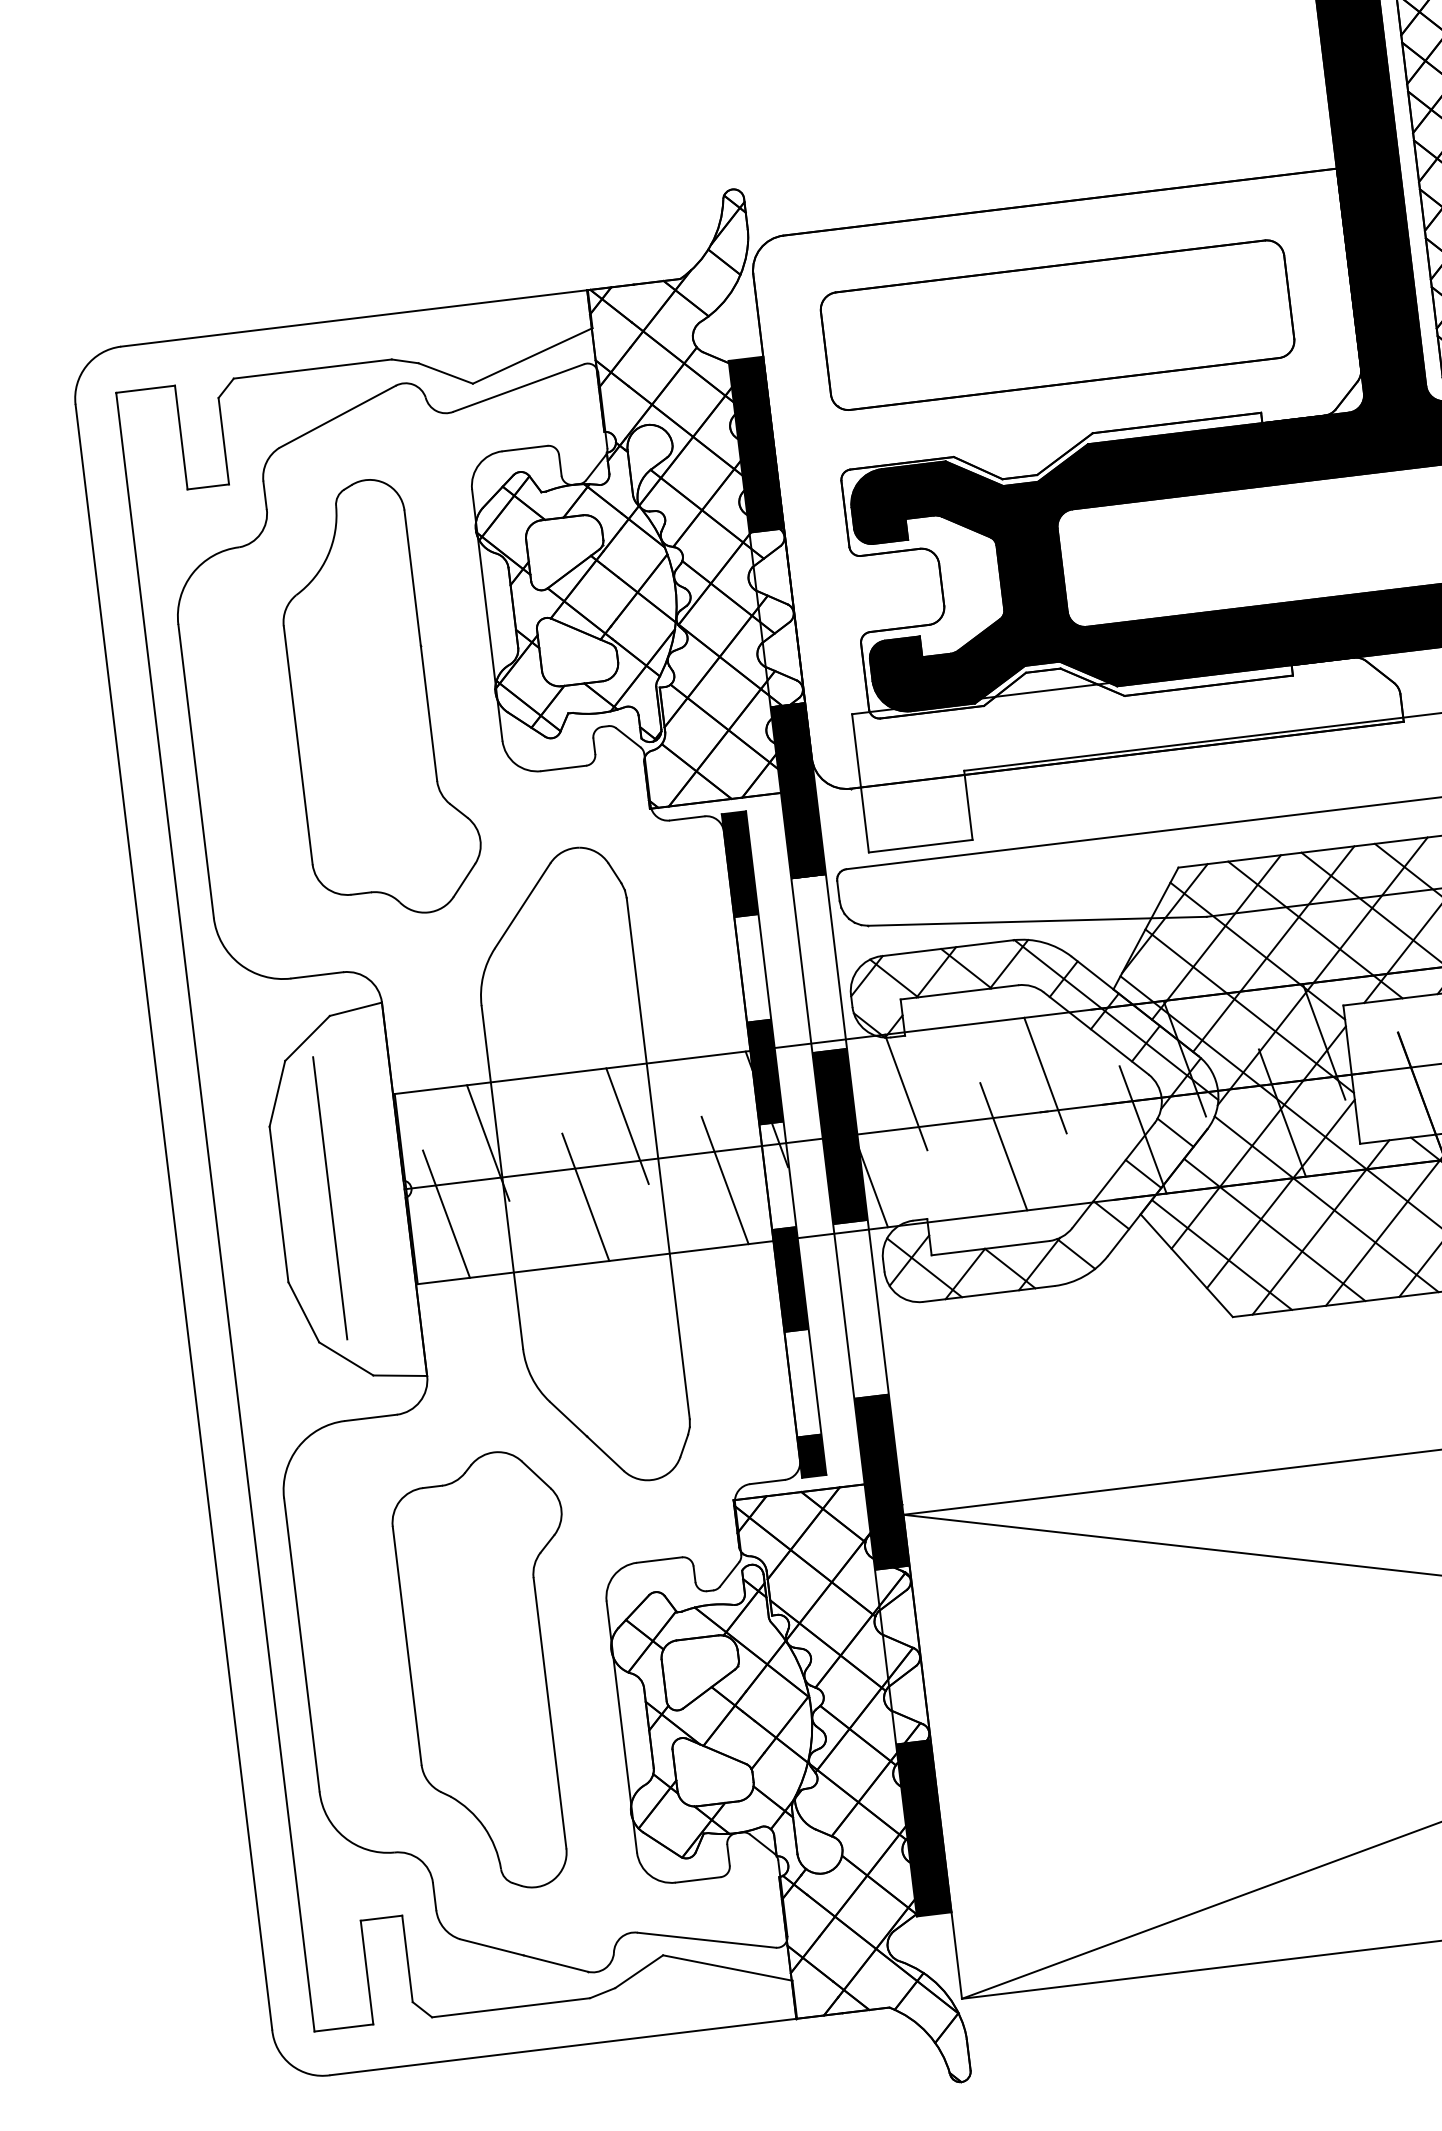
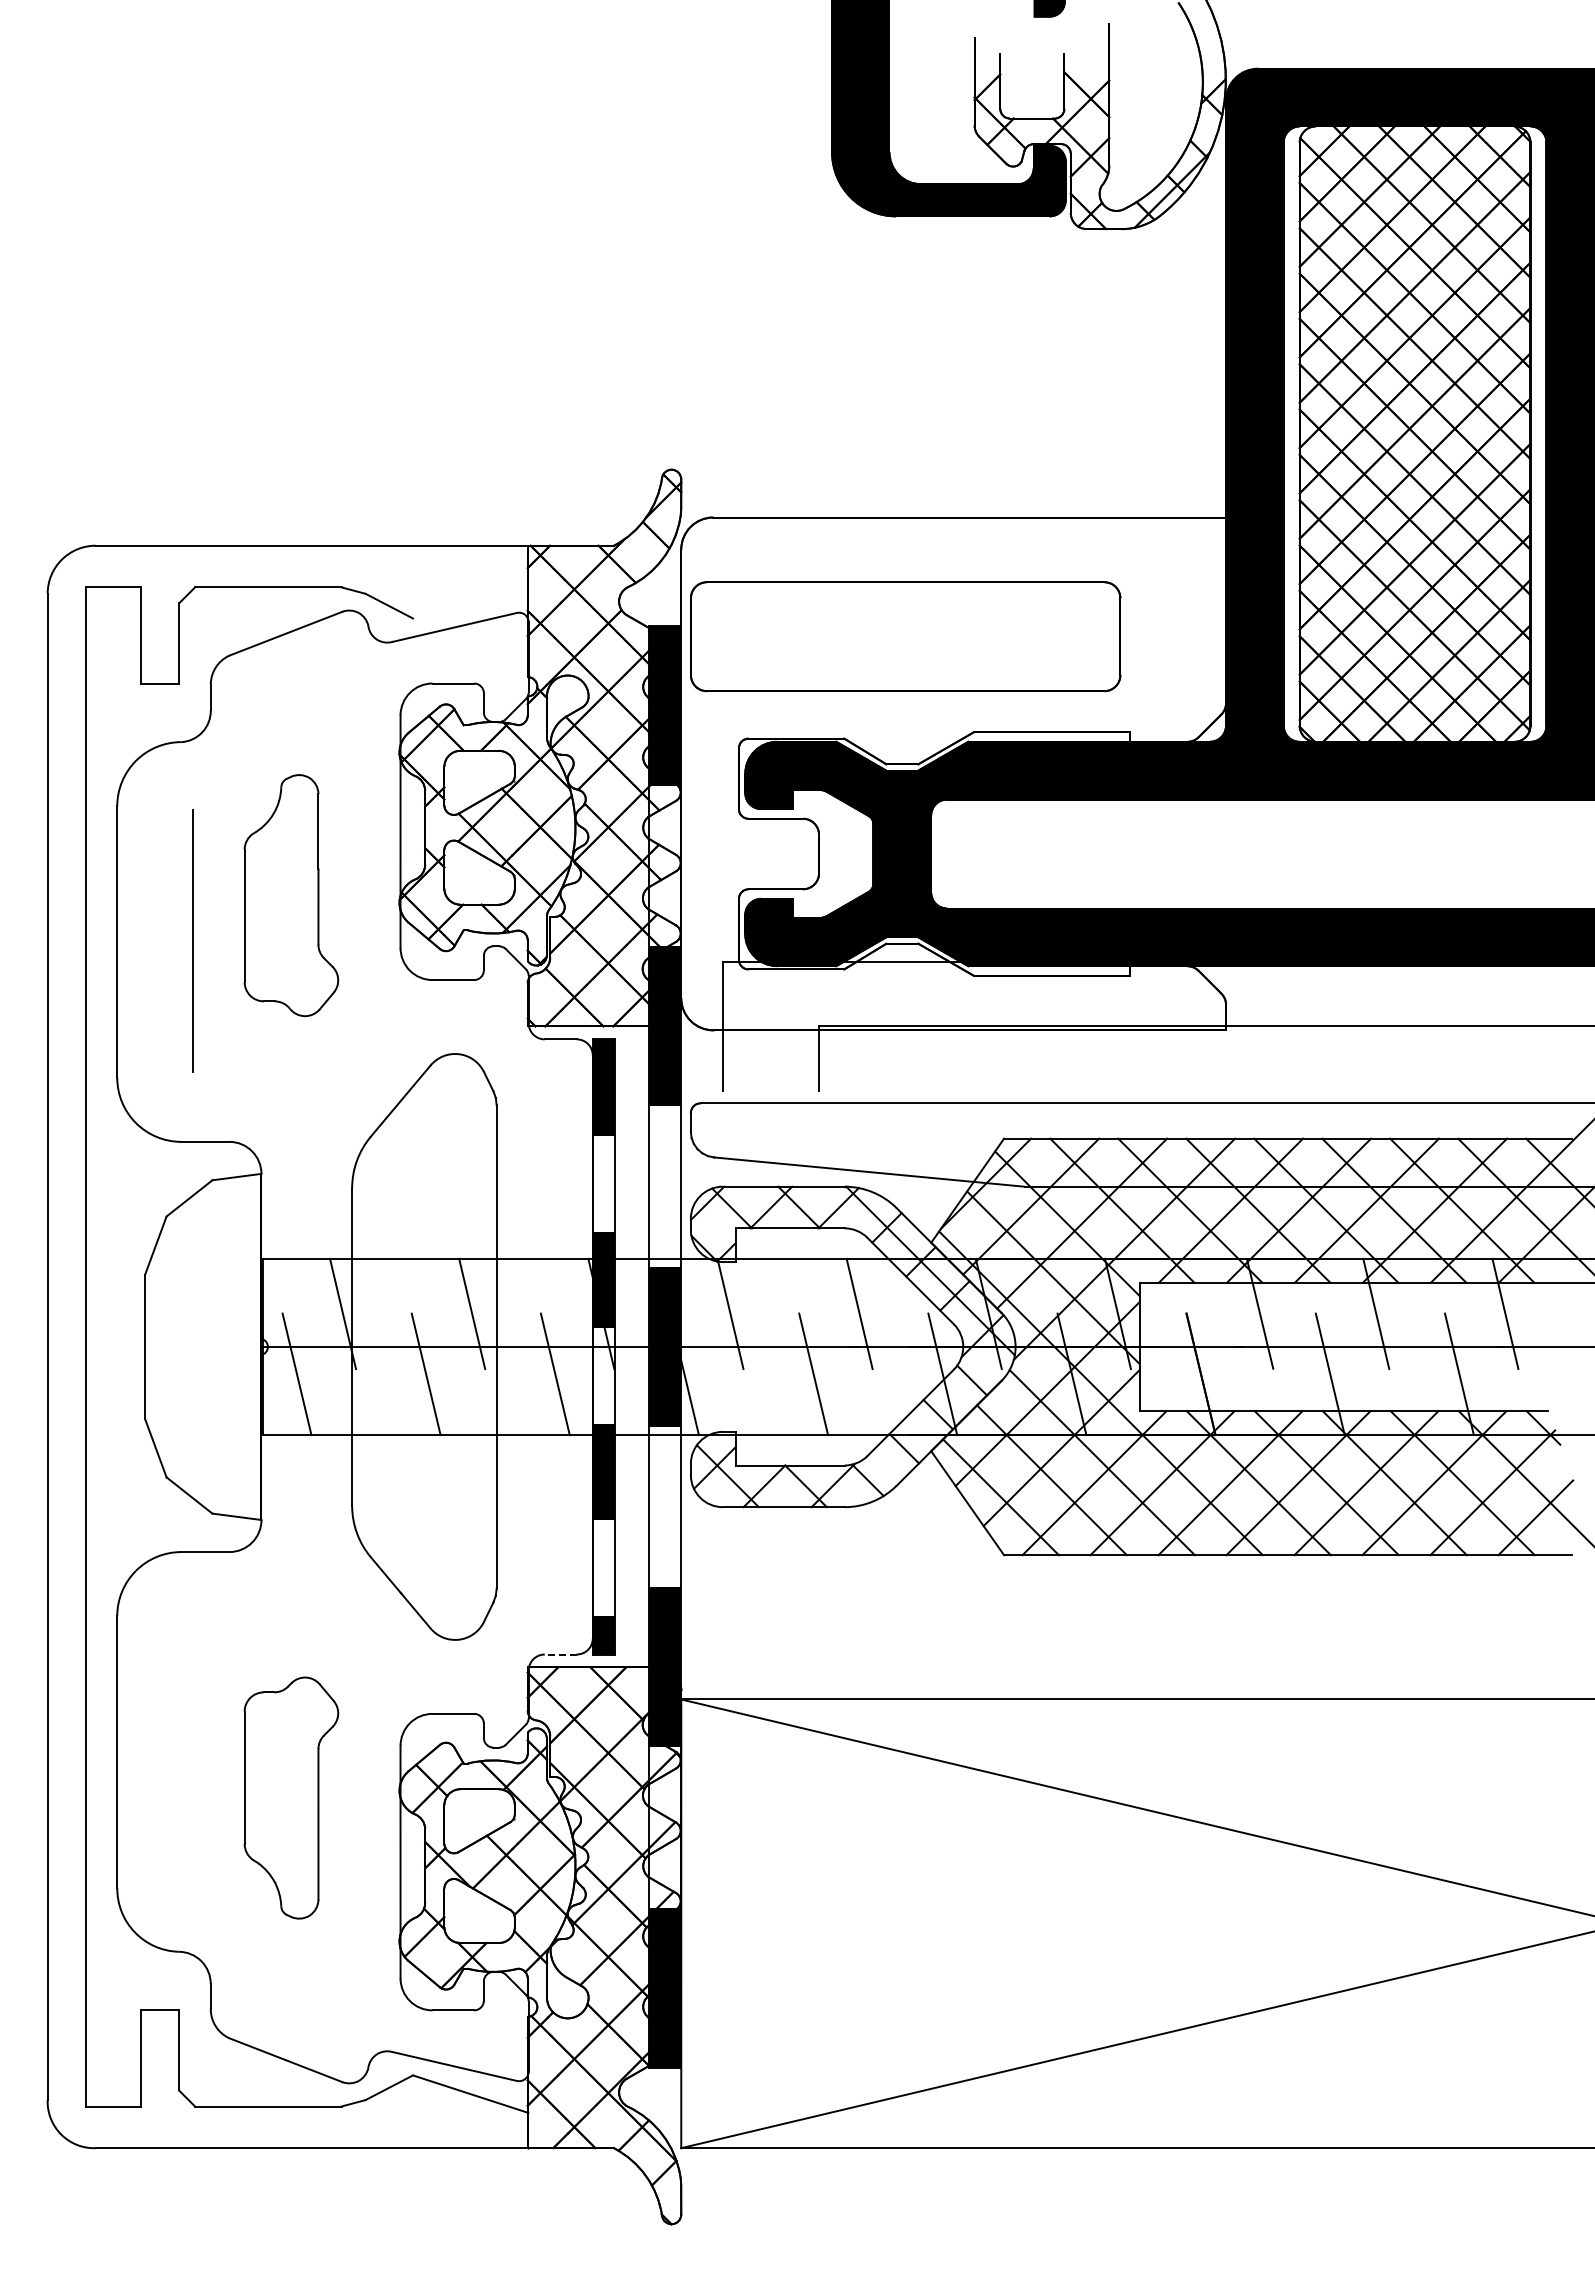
part: (1057, 325) -> (905, 636), moved
line: (532, 355) -> (470, 599), removed
part: (378, 698) -> (291, 895), size x0.6
line: (920, 846) -> (770, 1090), removed
line: (330, 1197) -> (192, 940), moved
line: (767, 1482) -> (560, 1654), solid -> dashed
part: (495, 1671) -> (291, 1797), size x0.6

